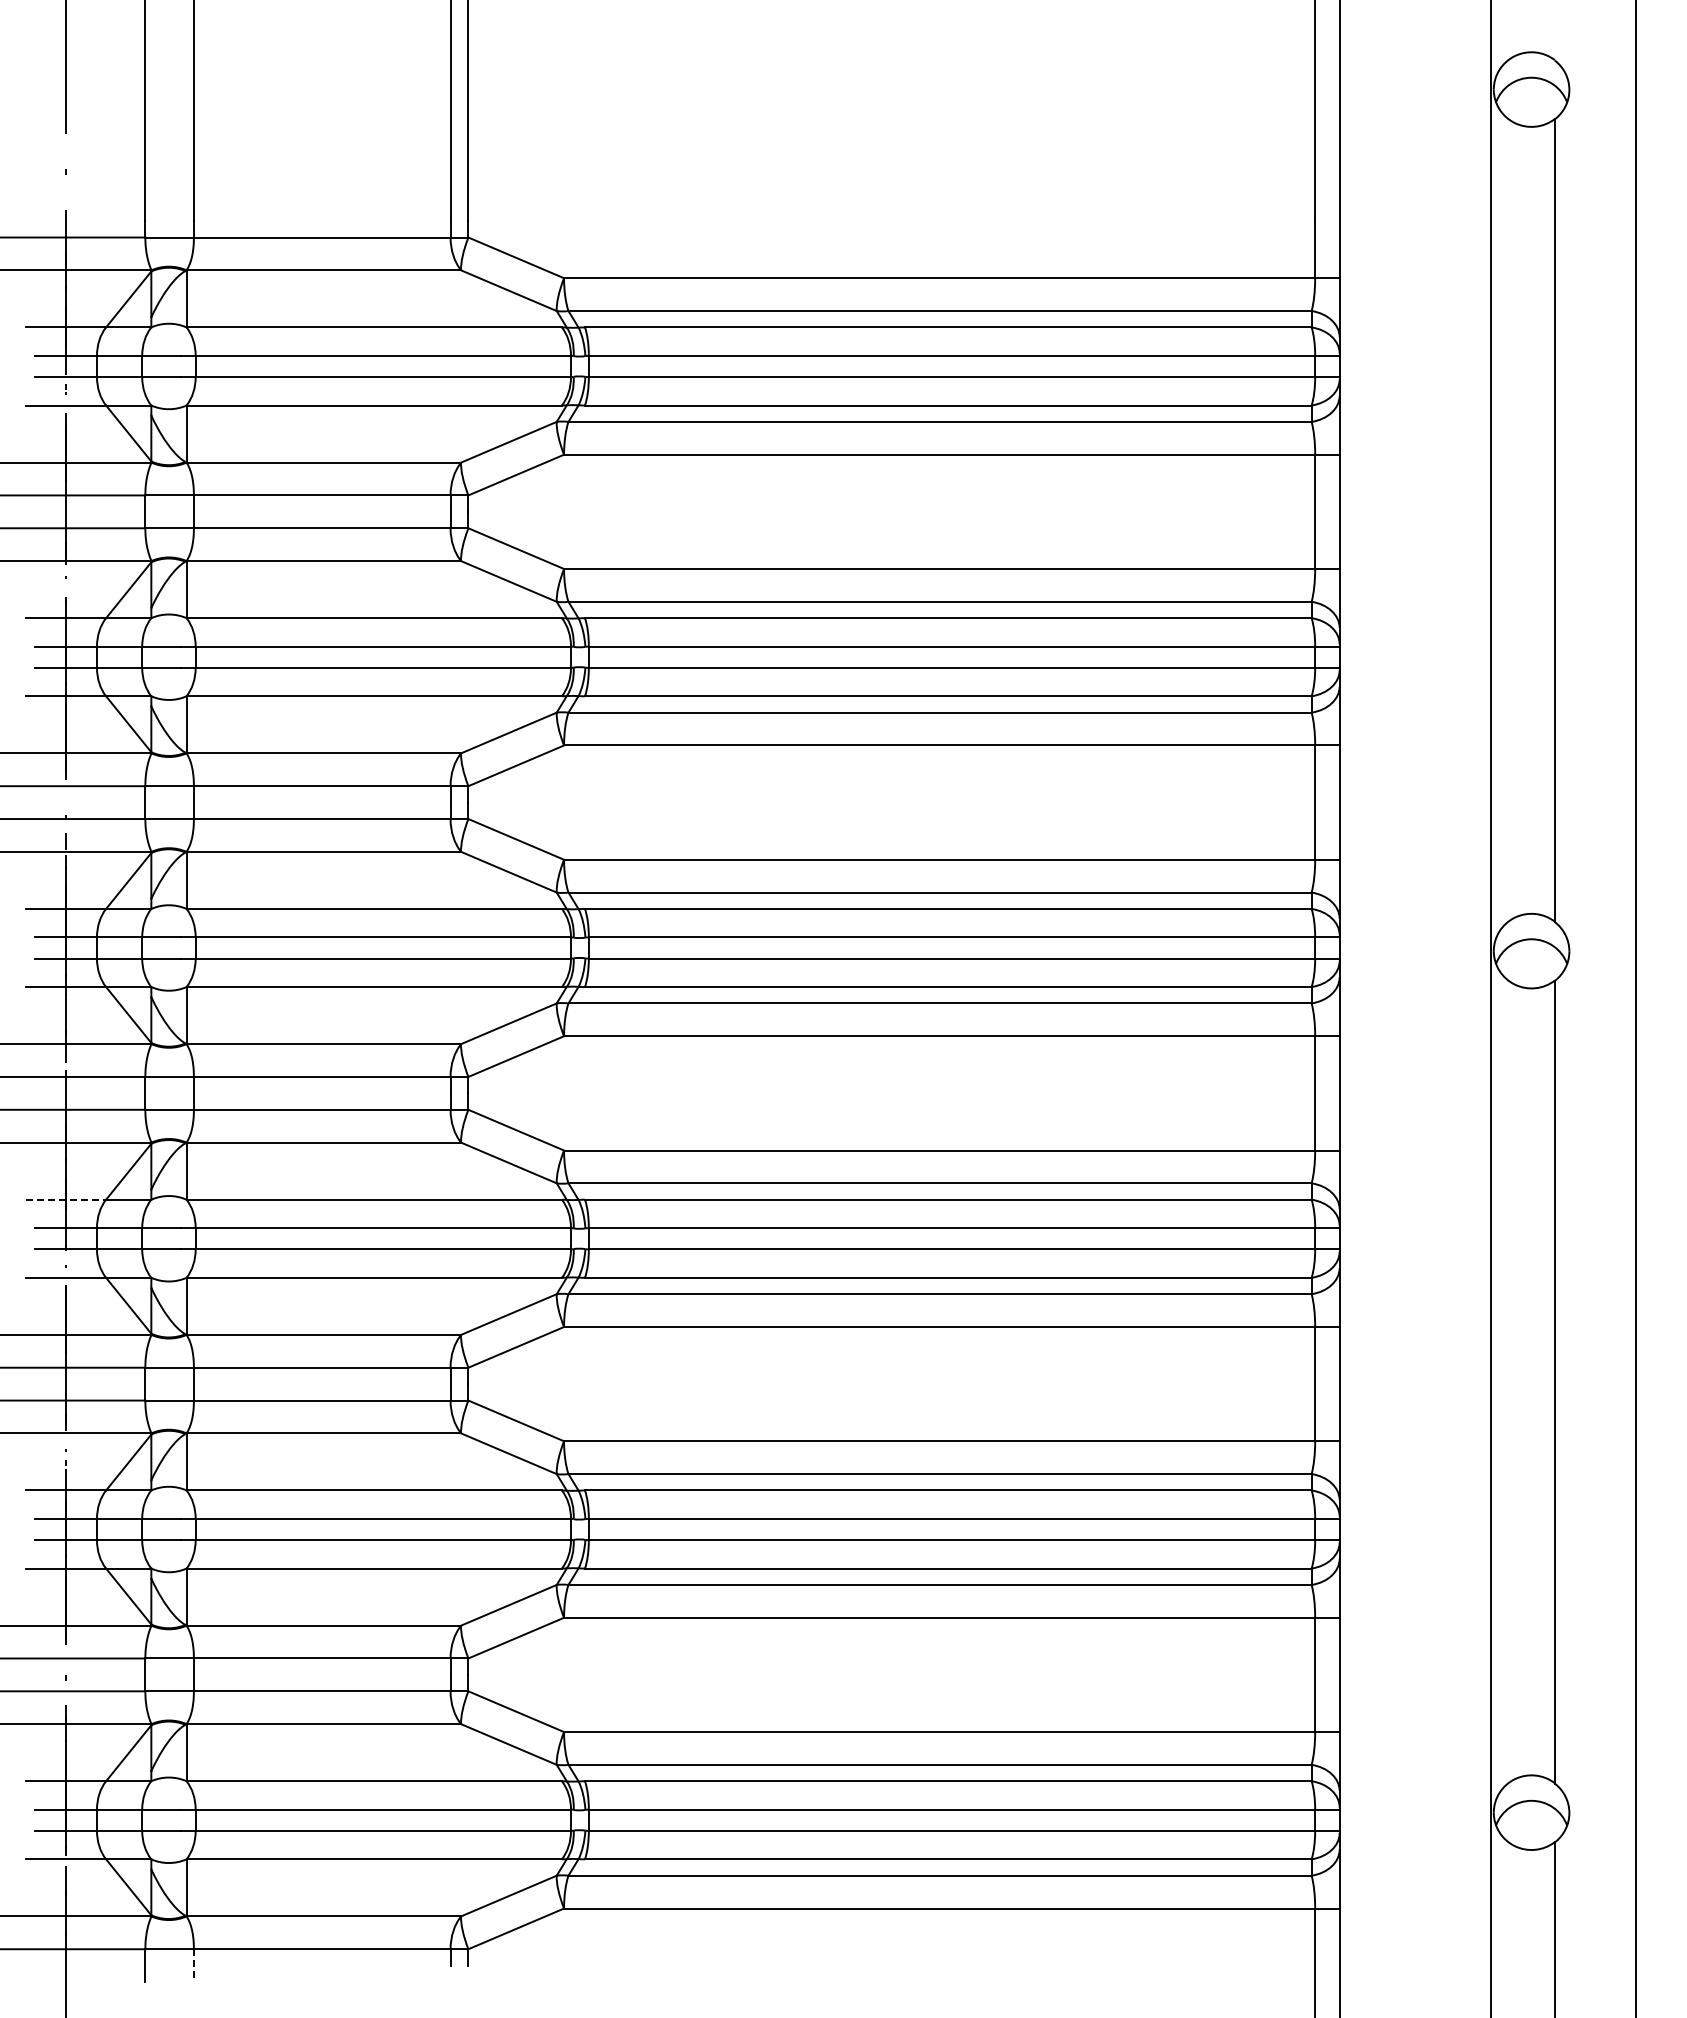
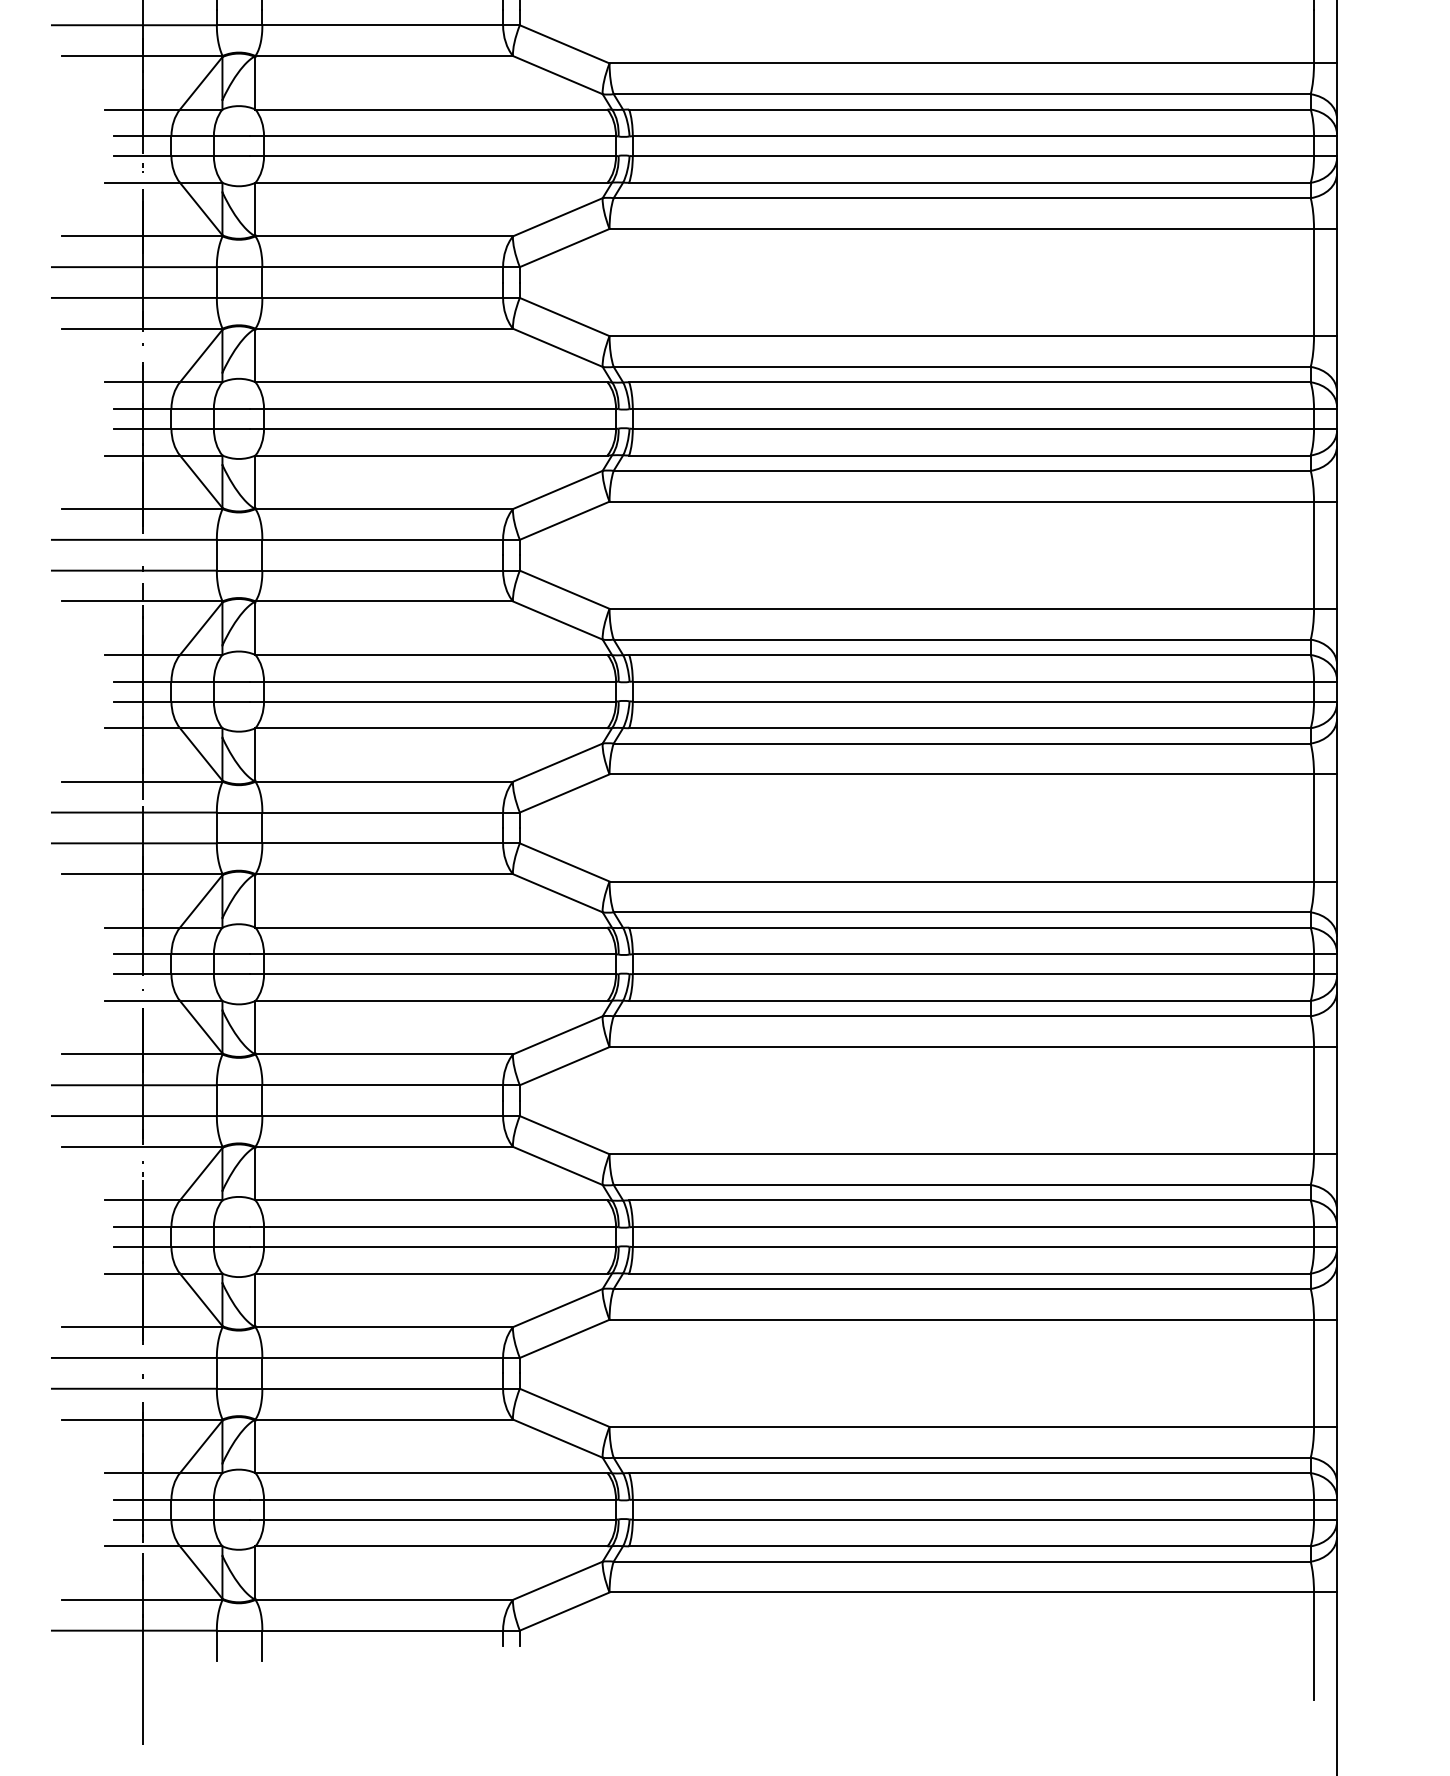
line: (66, 1199) -> (142, 927), dashed -> solid
line: (193, 1966) -> (261, 1646), dashed -> solid

